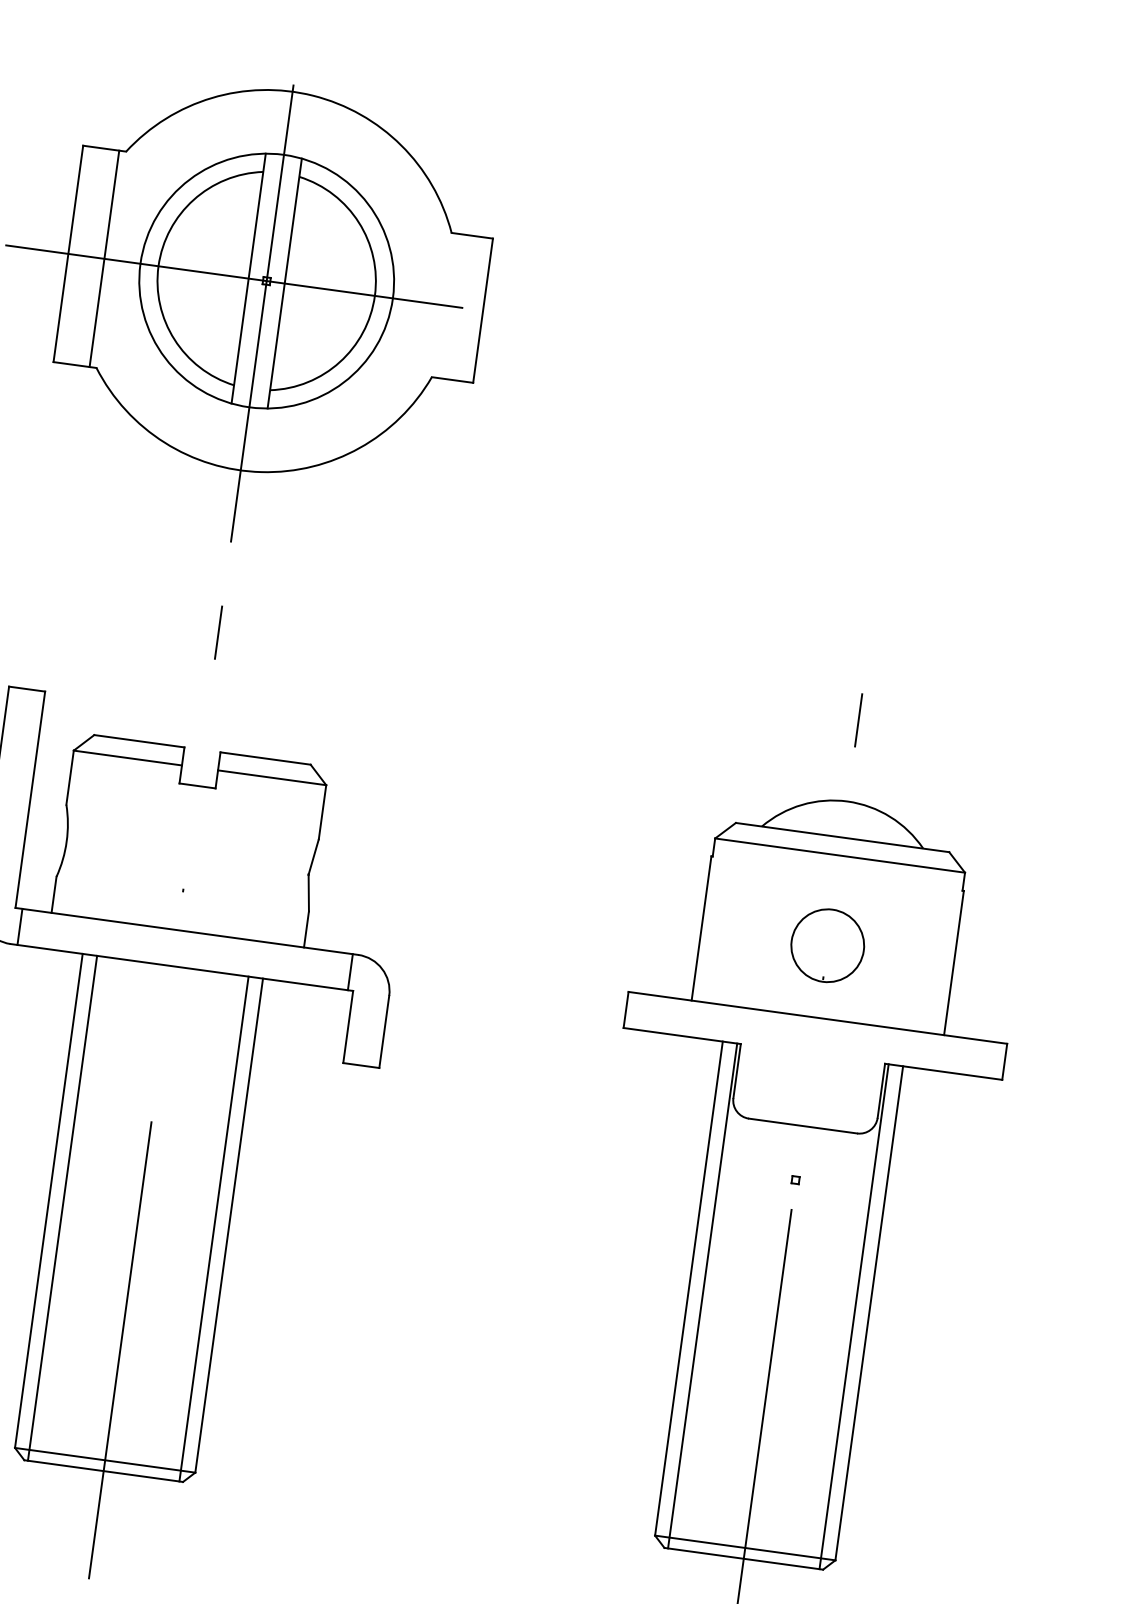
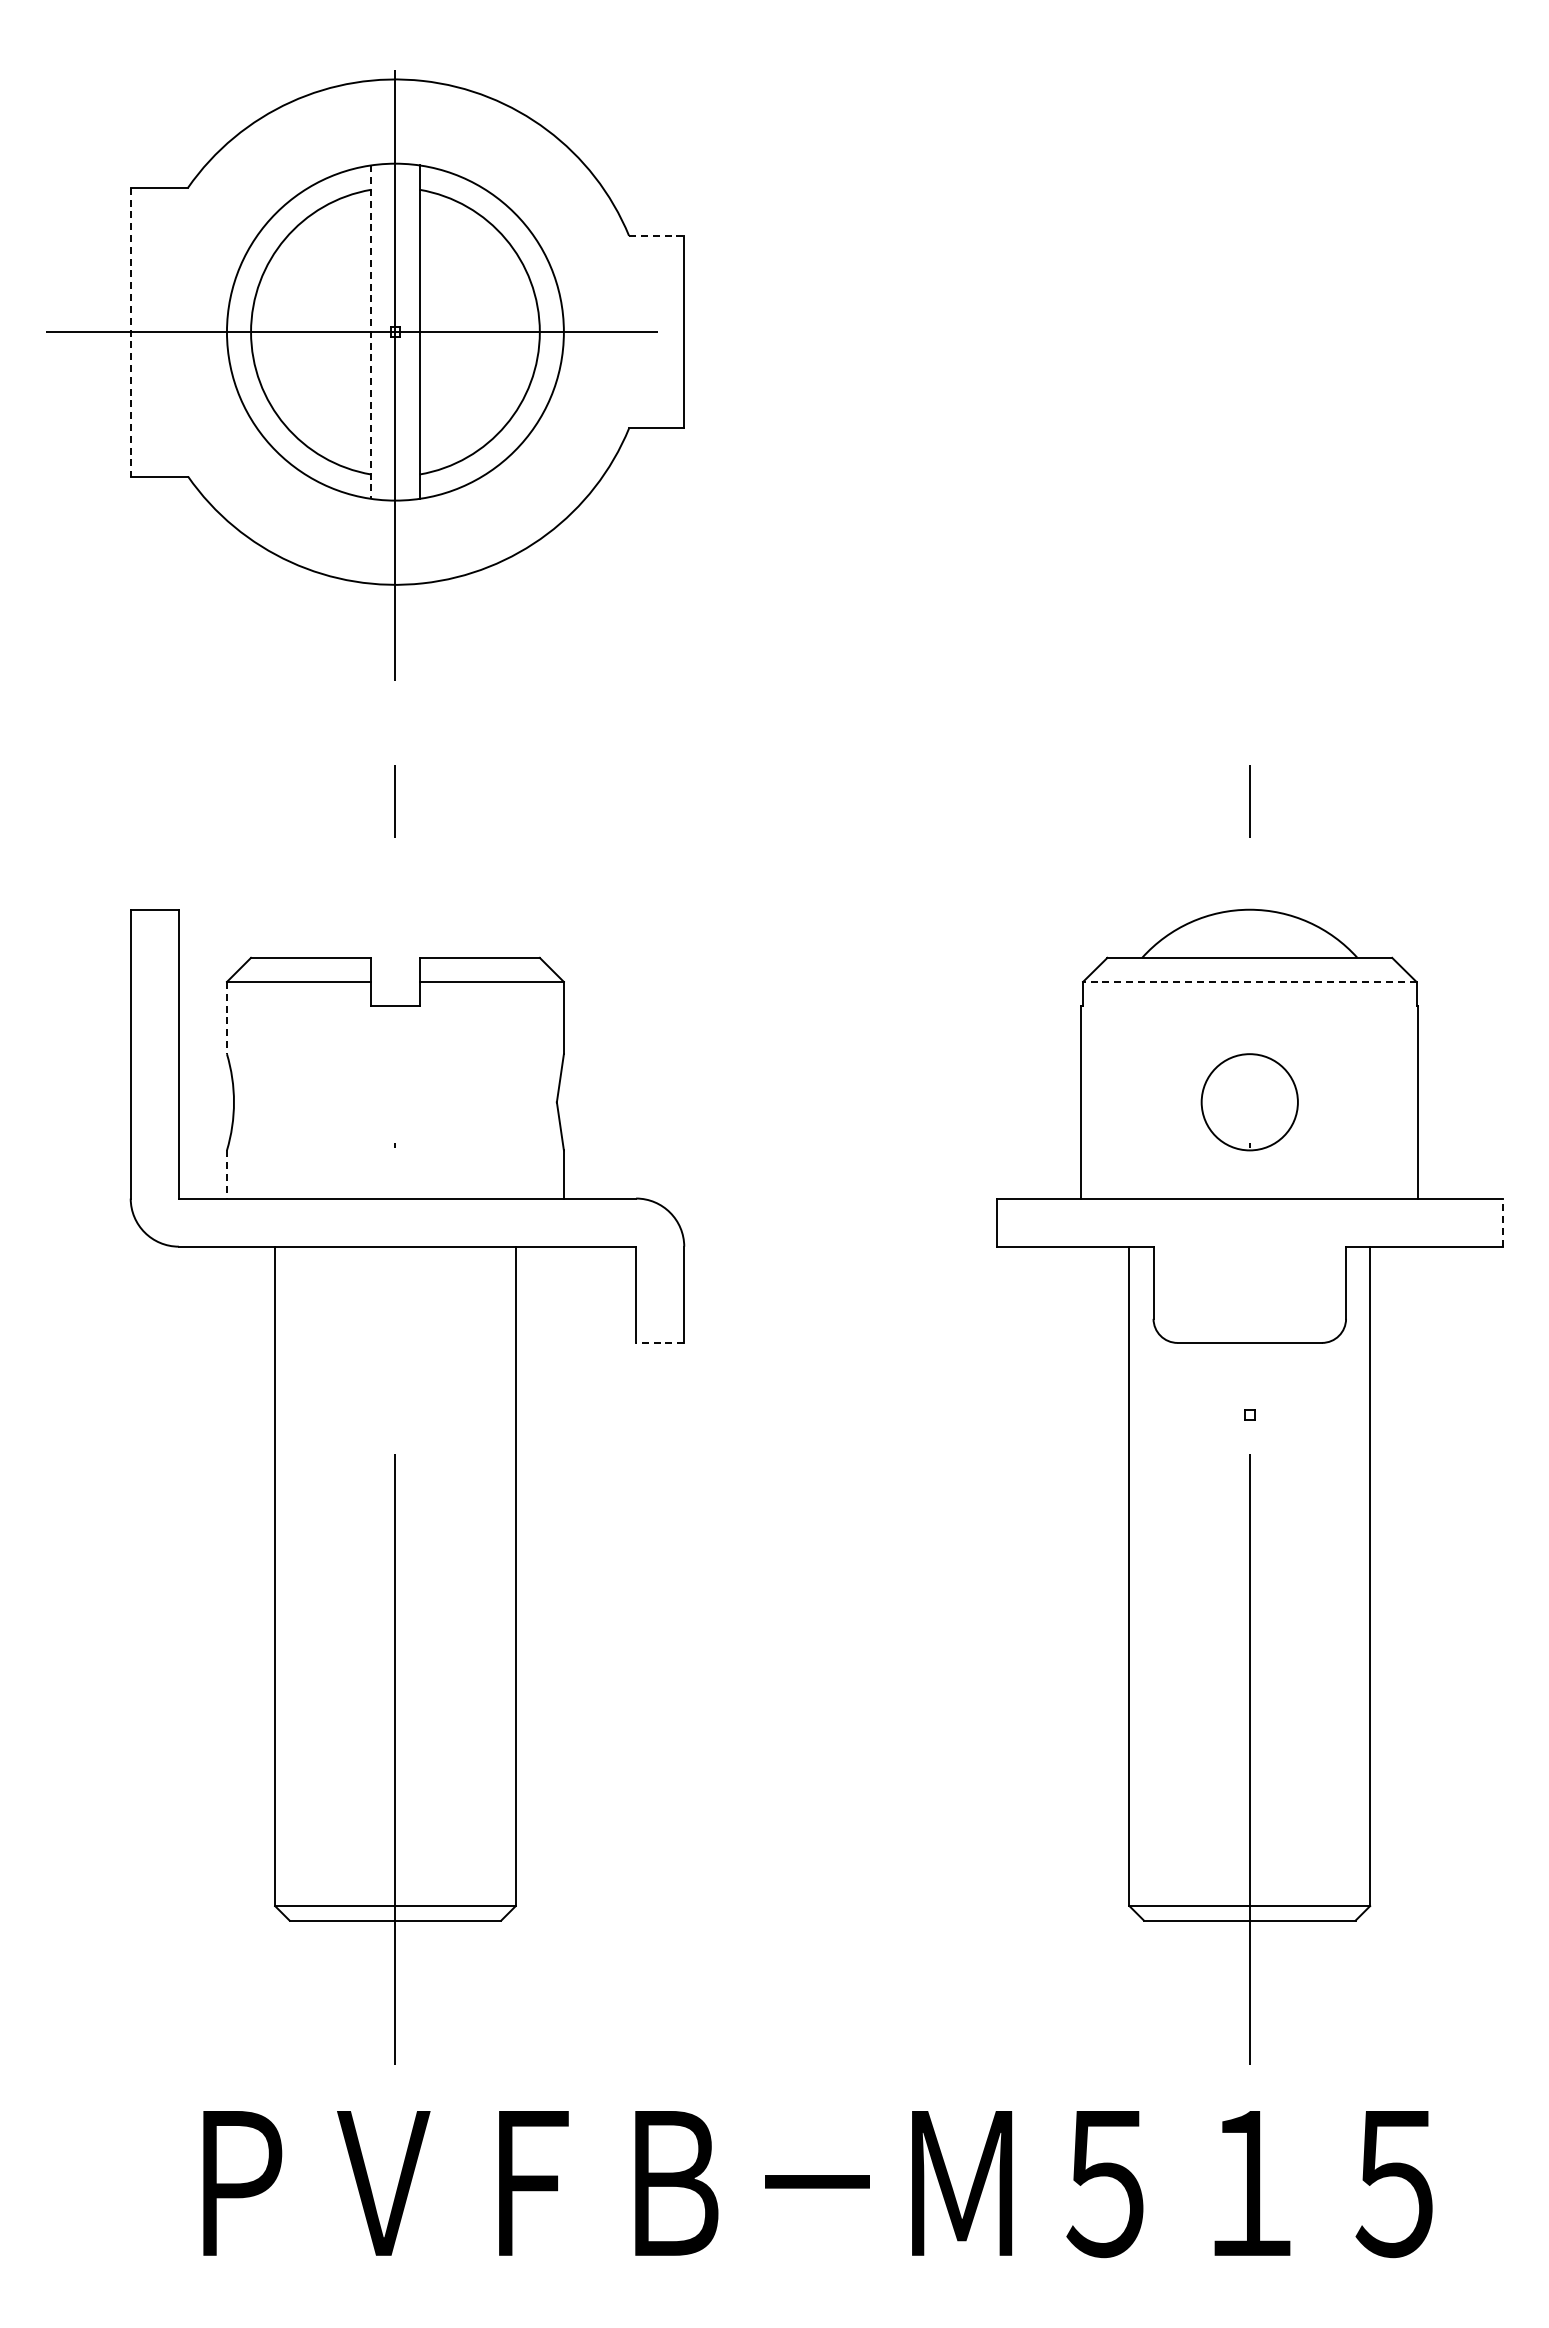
line: (472, 235) -> (656, 235), solid -> dashed
line: (68, 254) -> (130, 332), solid -> dashed
line: (104, 258) -> (178, 331), removed
line: (248, 278) -> (371, 332), solid -> dashed
line: (69, 777) -> (226, 1018), solid -> dashed
line: (839, 855) -> (1249, 981), solid -> dashed
line: (53, 894) -> (226, 1174), solid -> dashed
line: (20, 926) -> (188, 1222), removed
line: (350, 972) -> (629, 1222), removed
line: (1004, 1061) -> (1502, 1222), solid -> dashed
line: (360, 1065) -> (659, 1342), solid -> dashed
line: (62, 1208) -> (294, 1583), removed
line: (213, 1228) -> (496, 1583), removed
line: (702, 1295) -> (1148, 1583), removed
line: (853, 1316) -> (1350, 1583), removed

